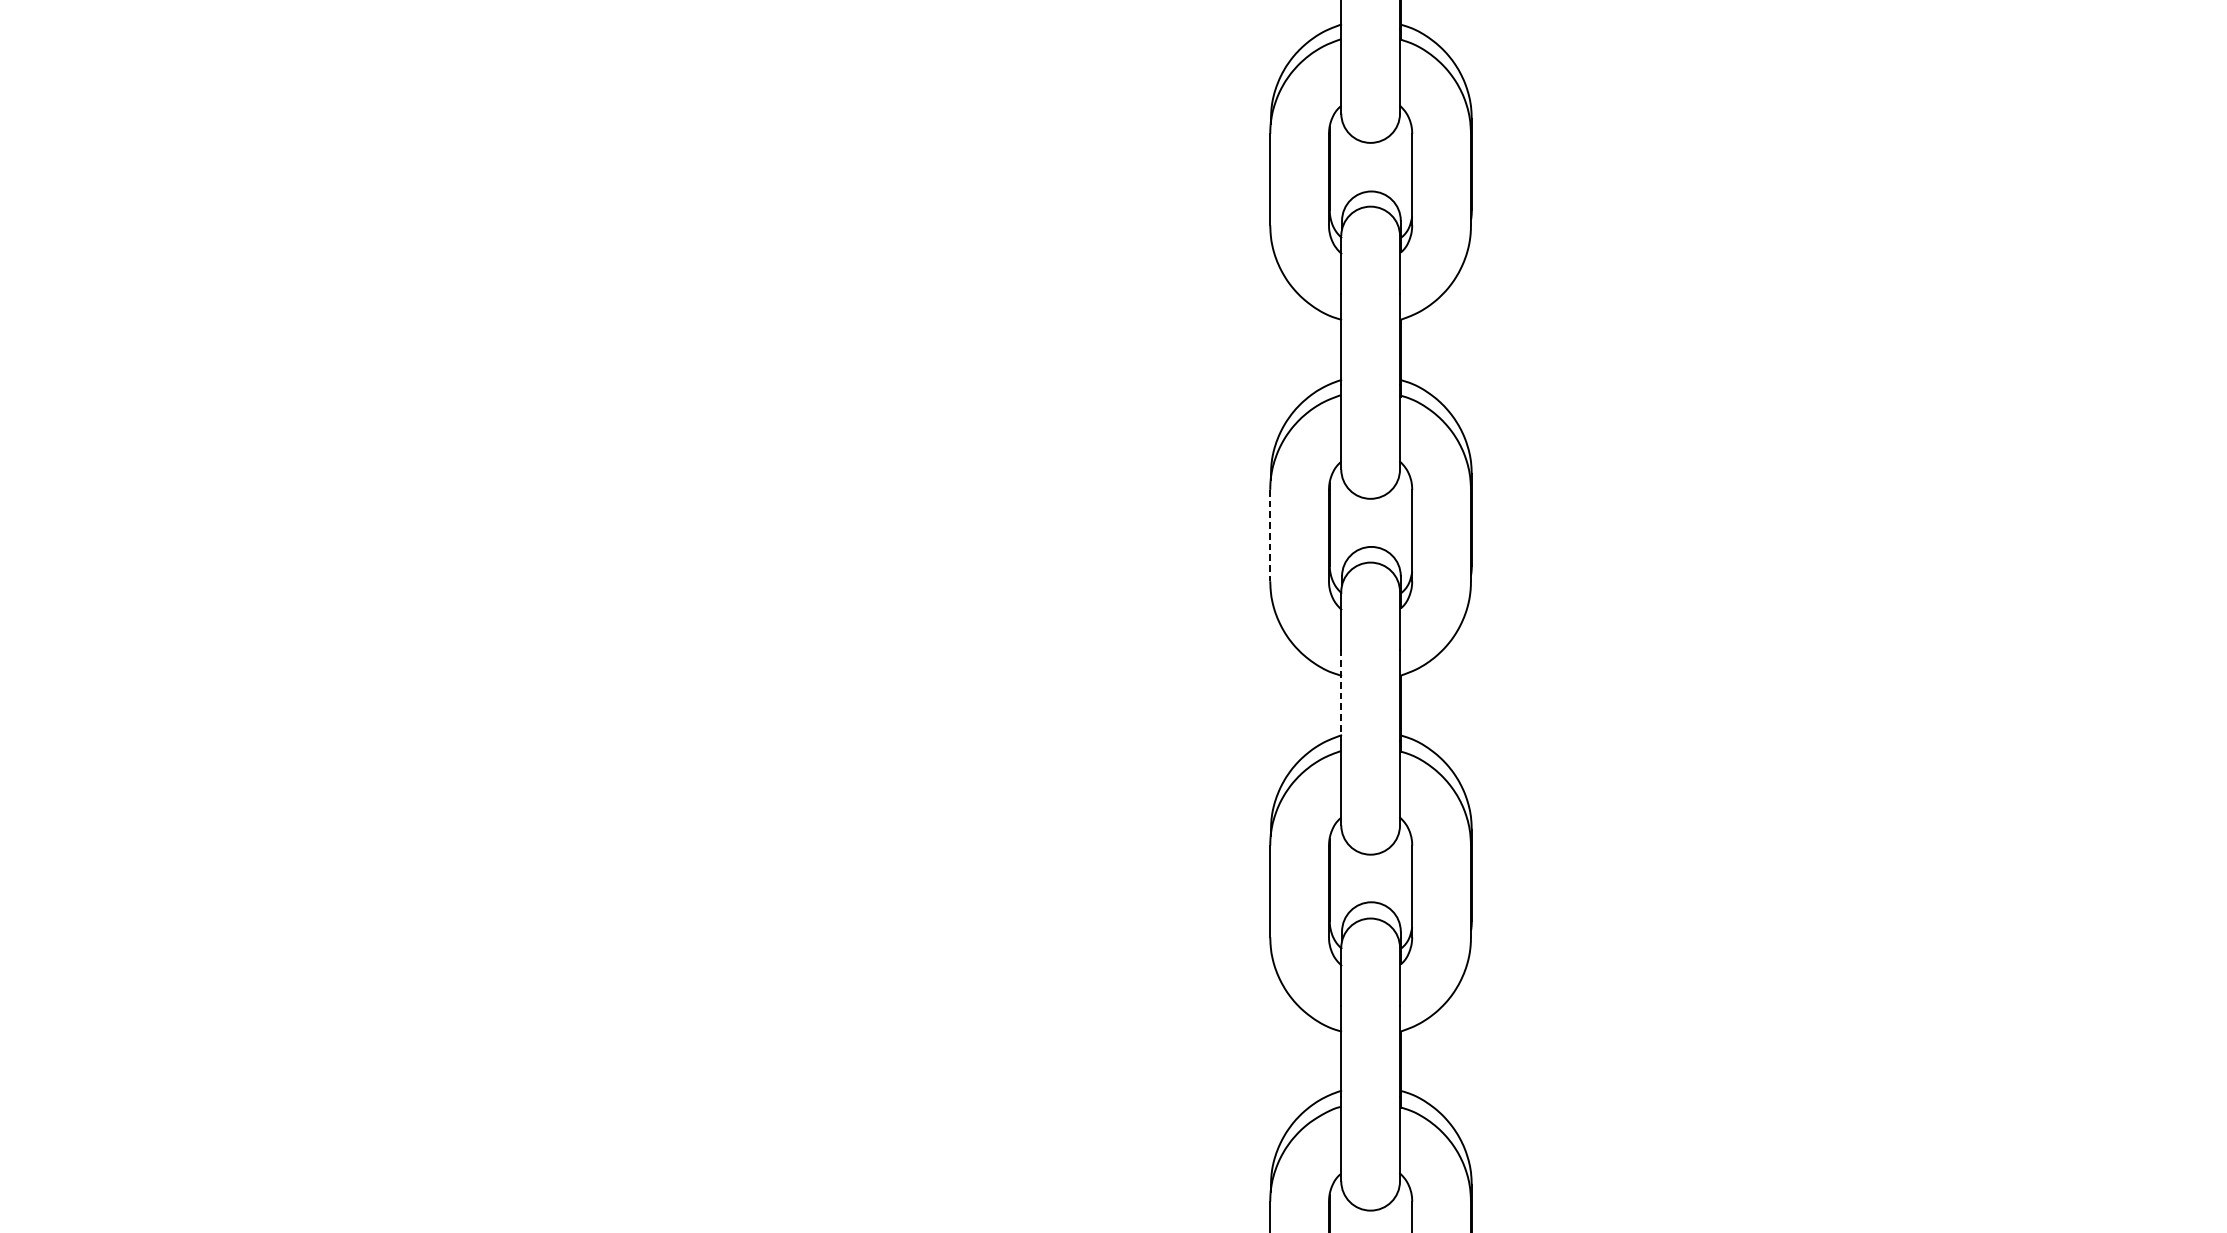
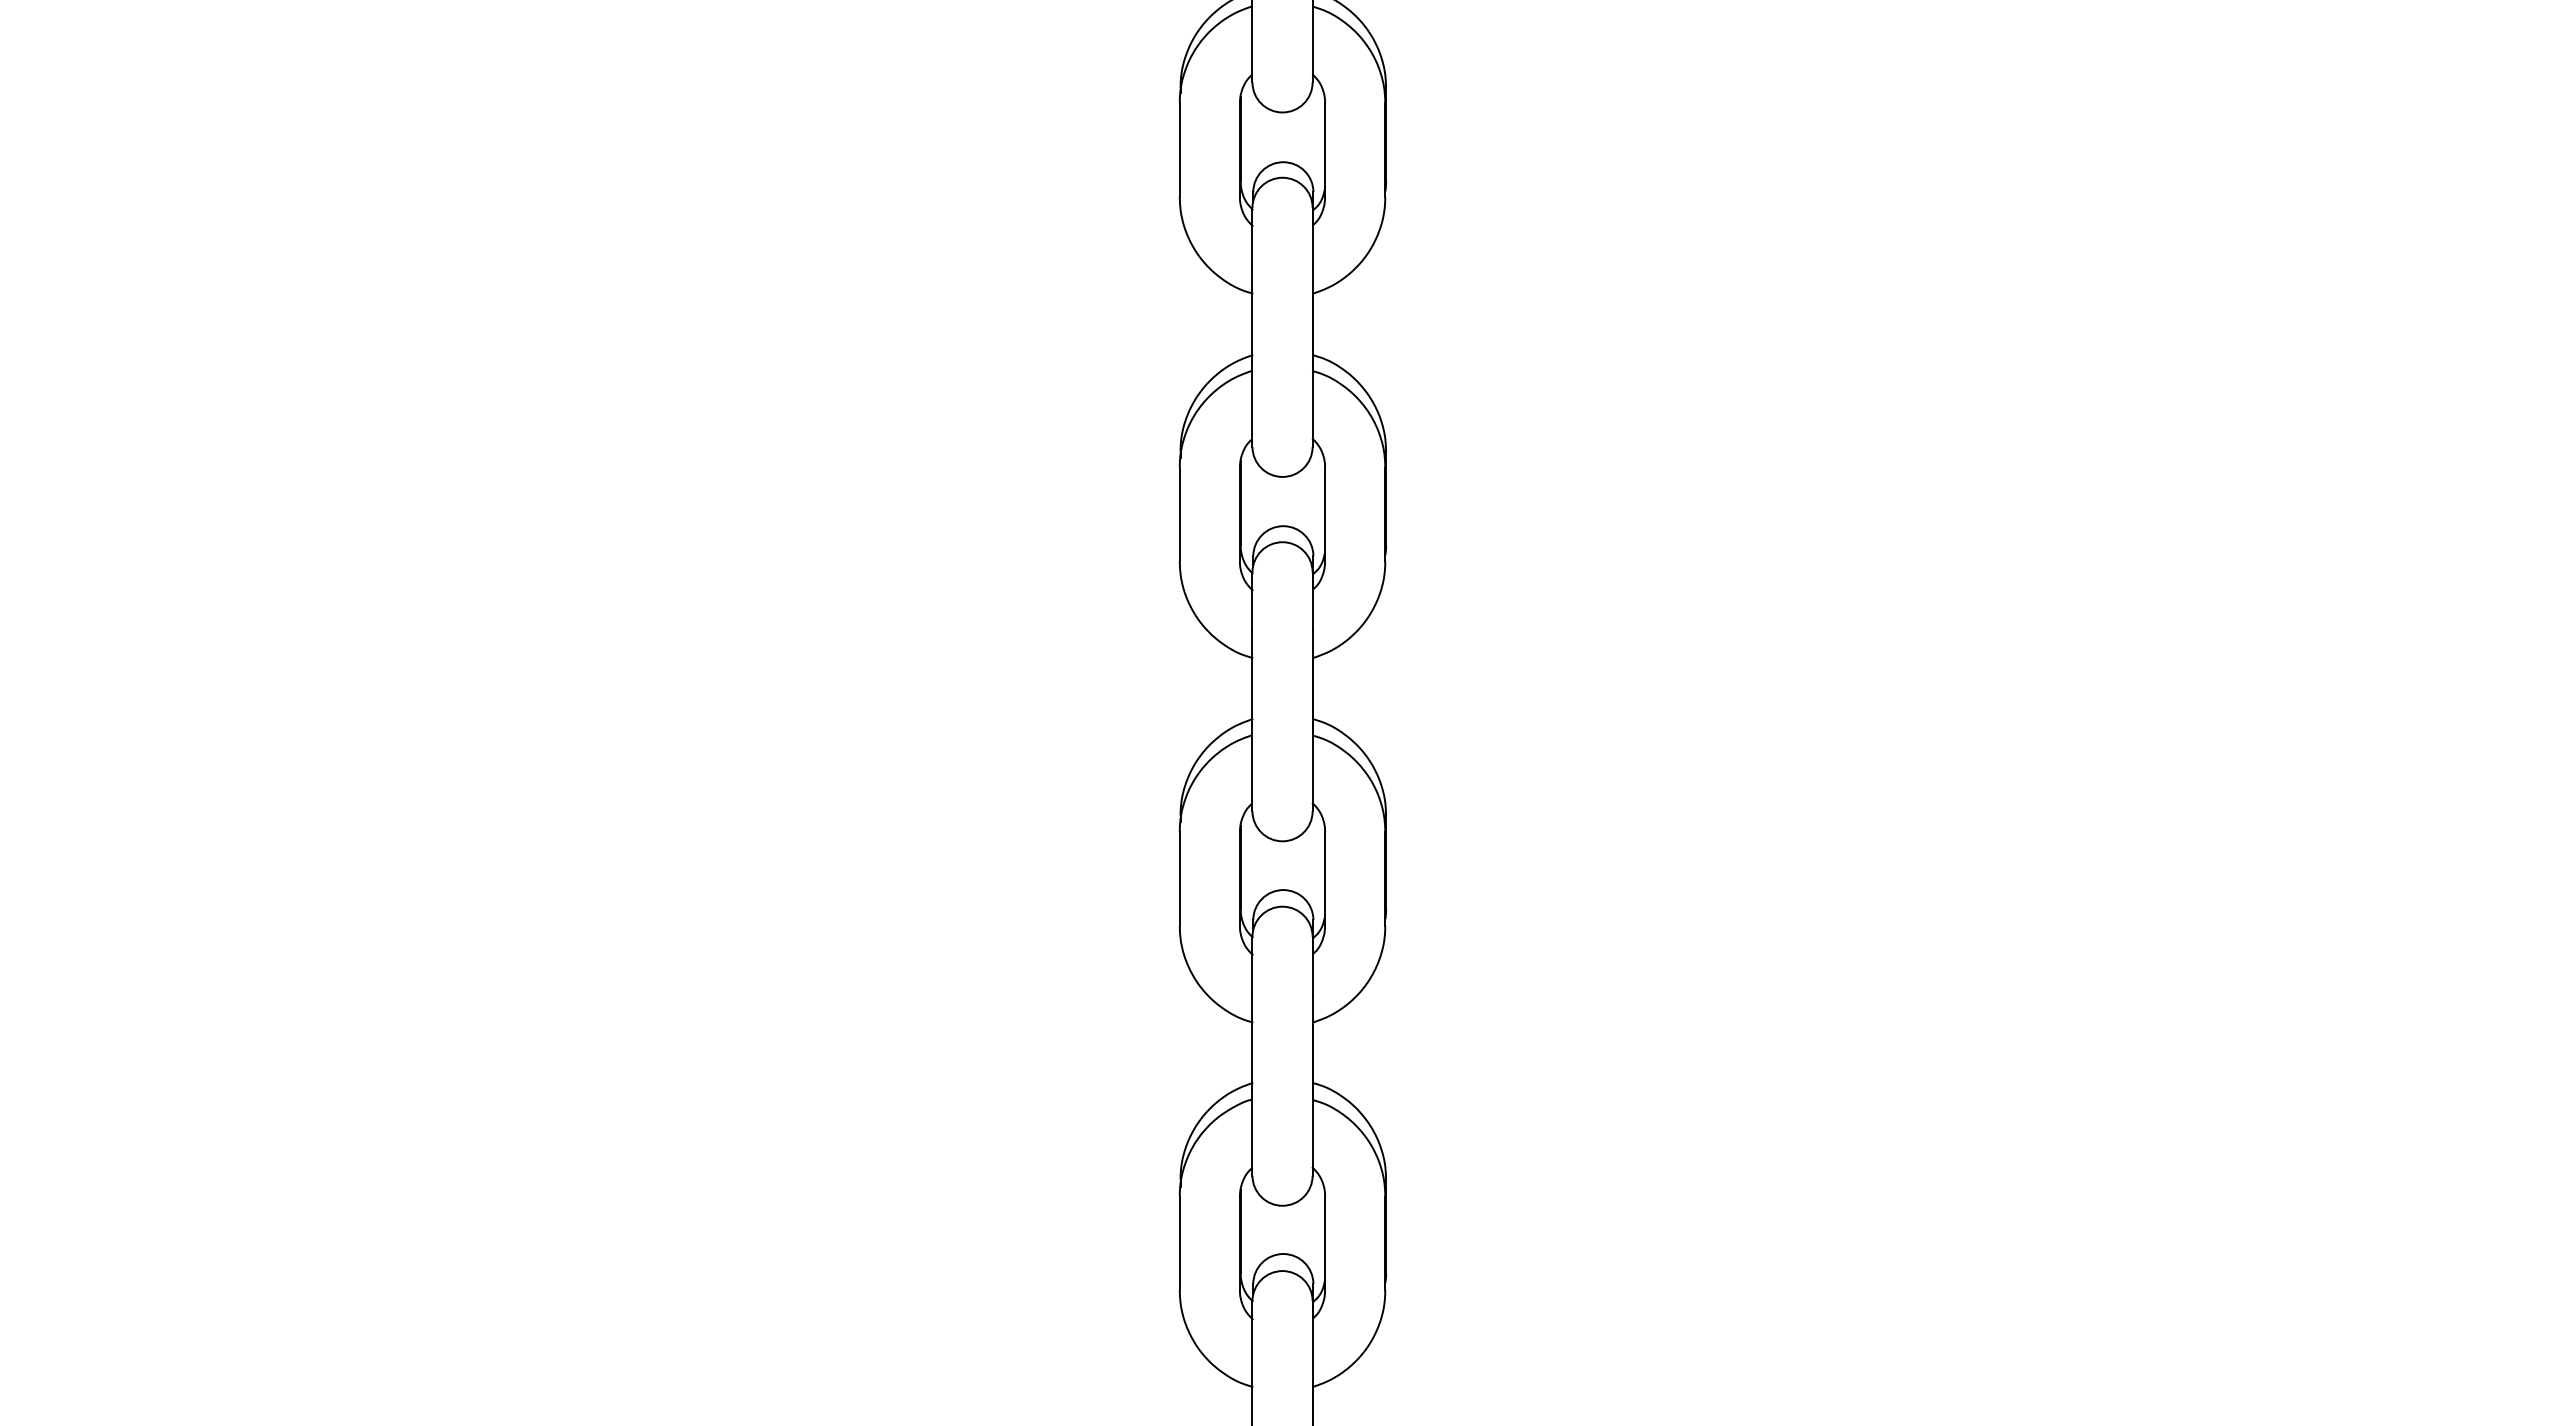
line: (1270, 535) -> (1179, 514), dashed -> solid
line: (1341, 695) -> (1252, 678), dashed -> solid

